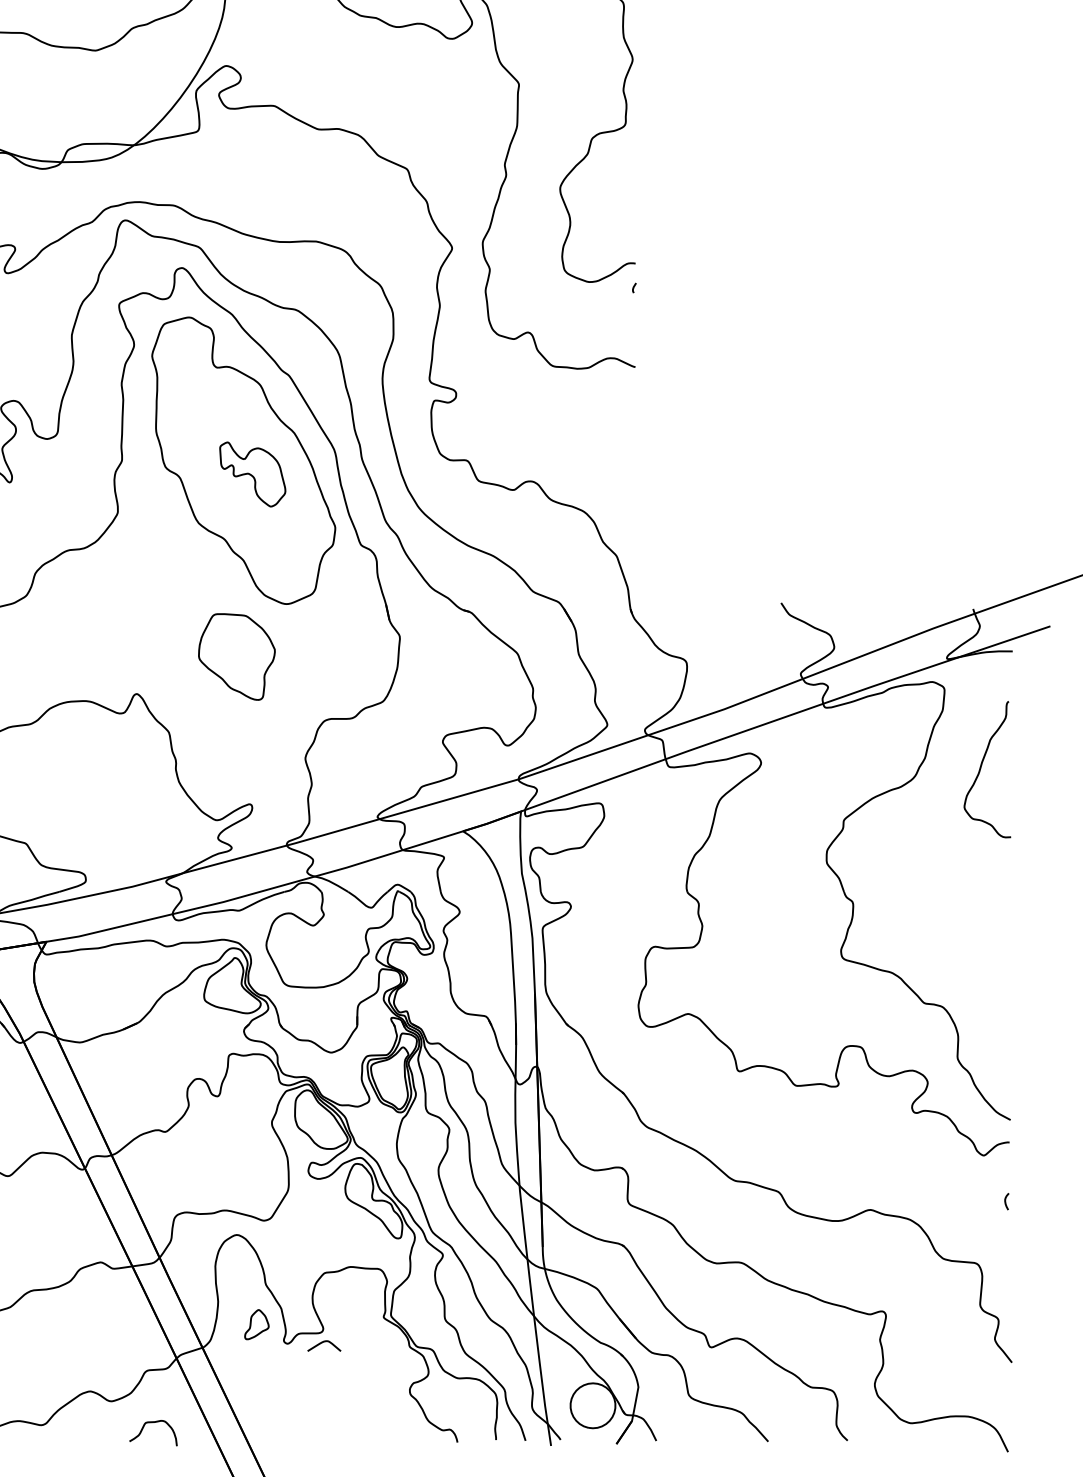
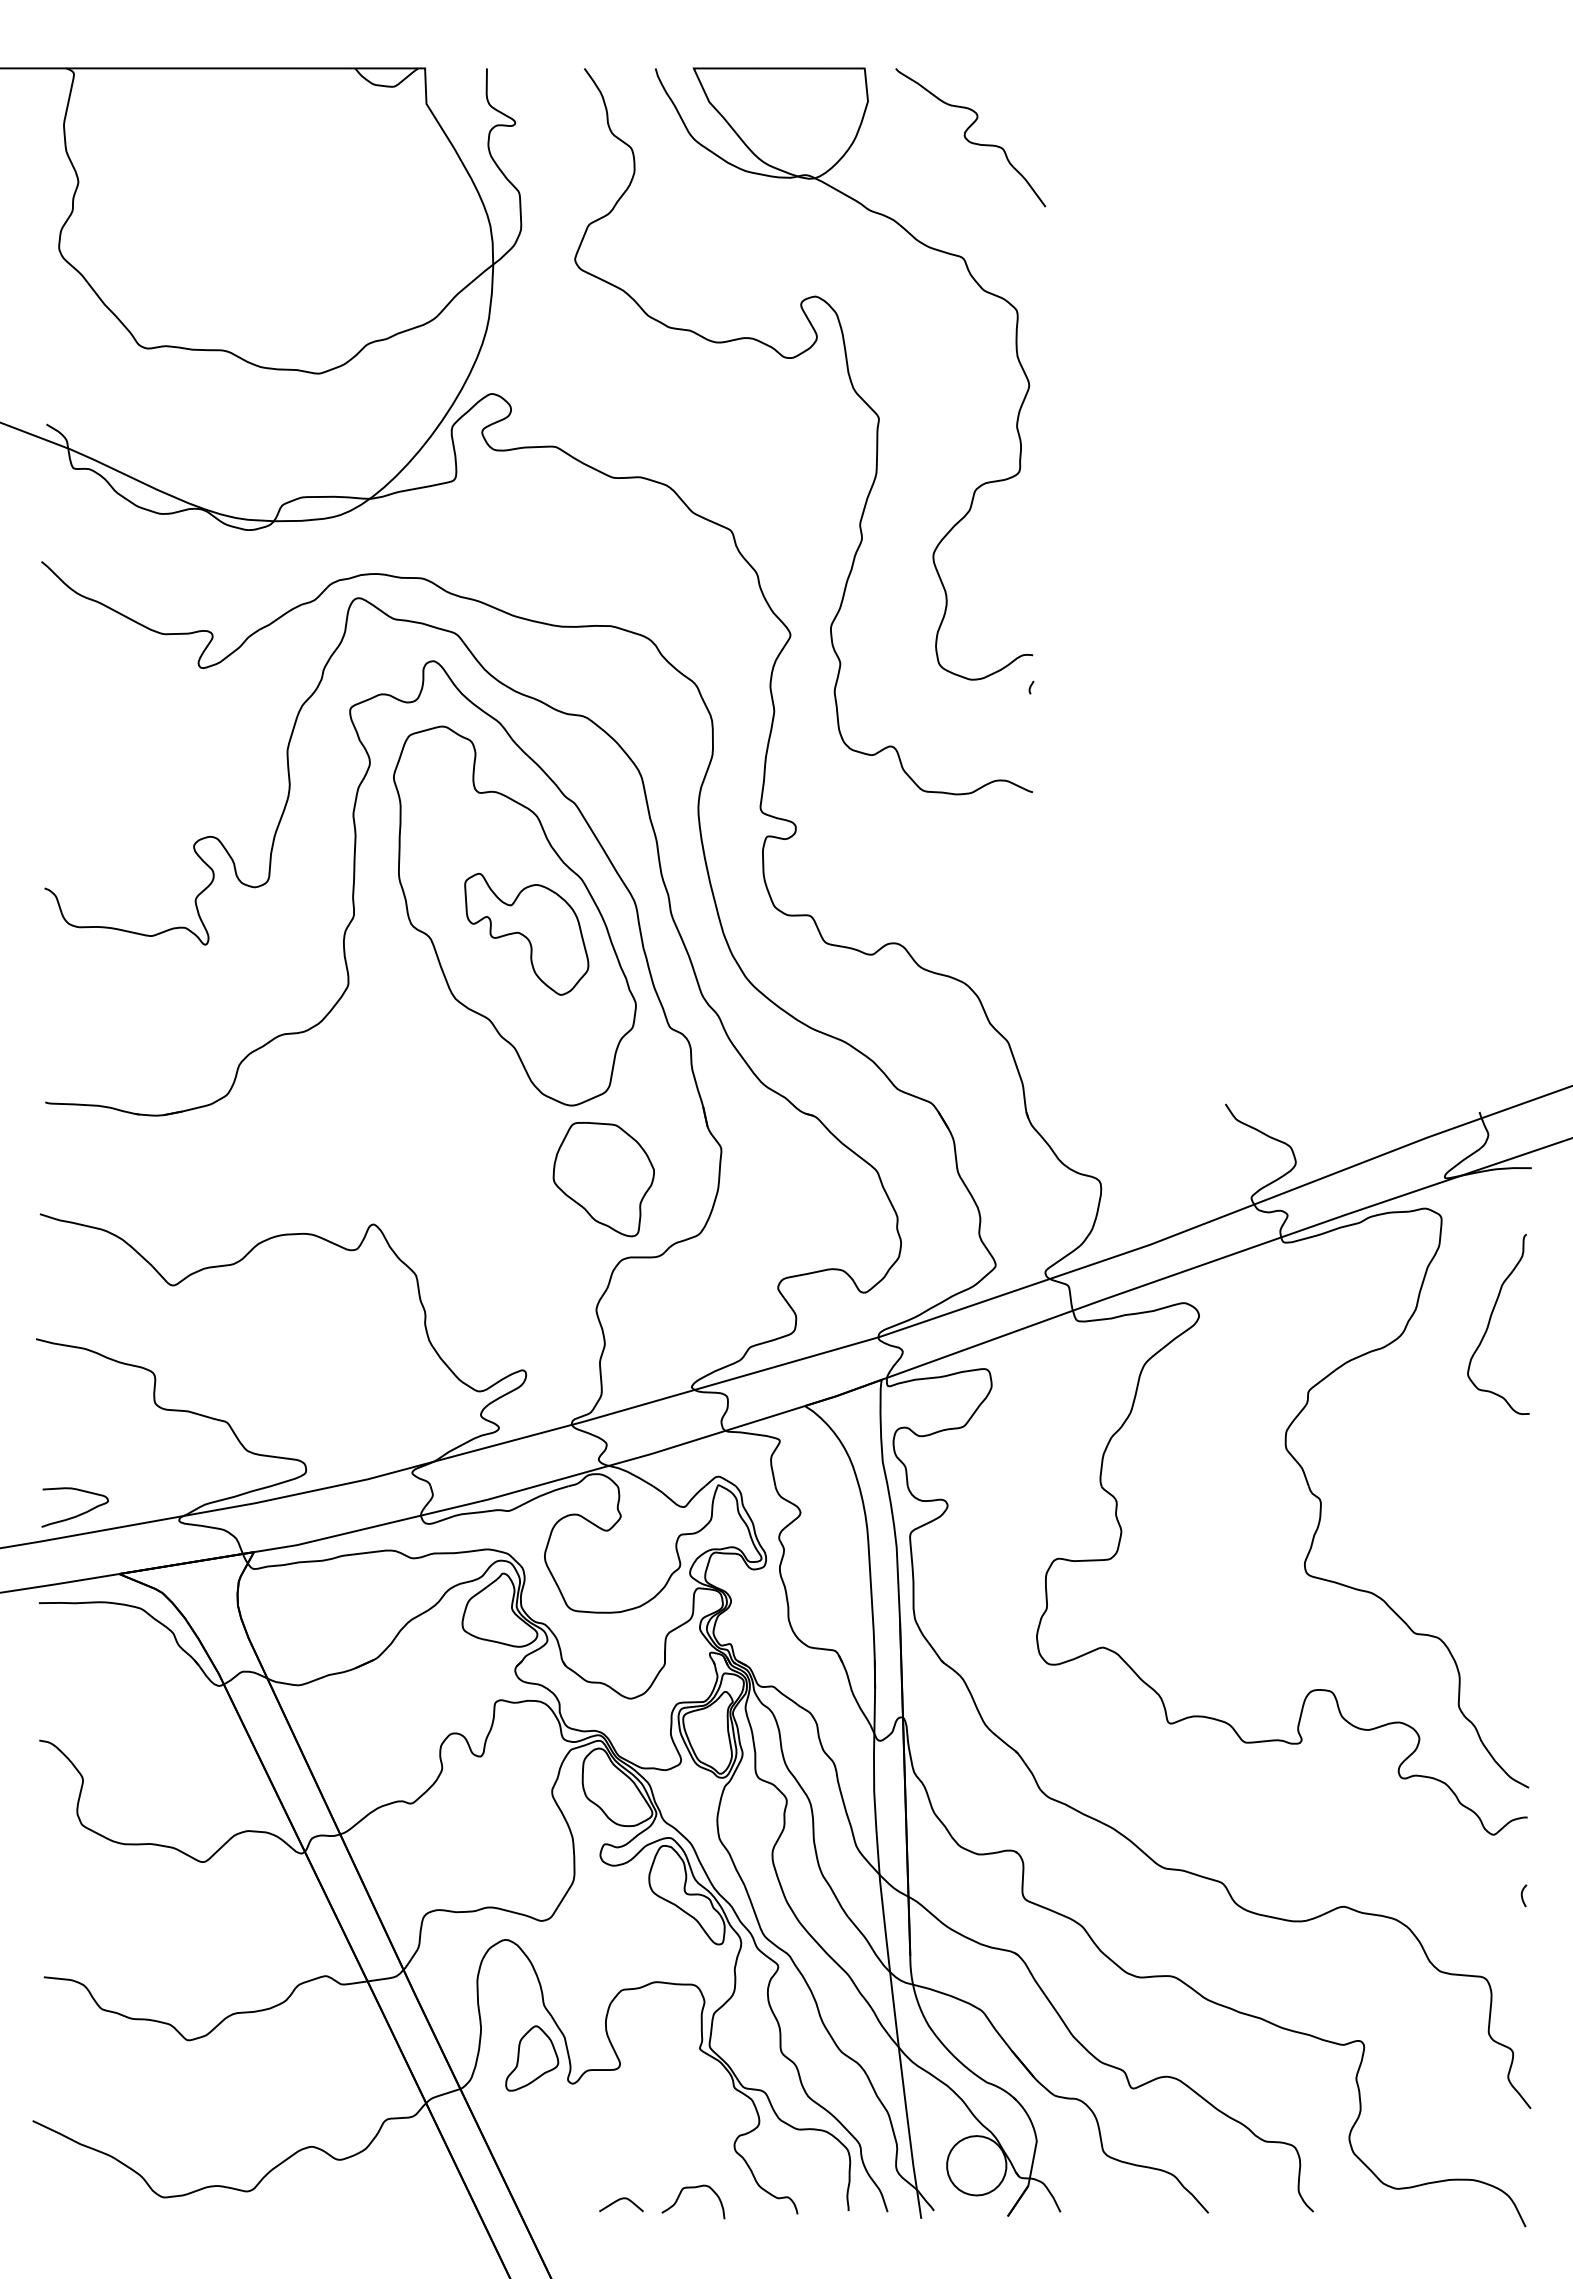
part: (252, 473) -> (526, 933), size x1.43
part: (236, 656) -> (603, 1179), moved
part: (257, 1324) -> (532, 2058), size x1.67
curve: (323, 1342) -> (620, 2200), moved
curve: (153, 1422) -> (693, 2188), moved

